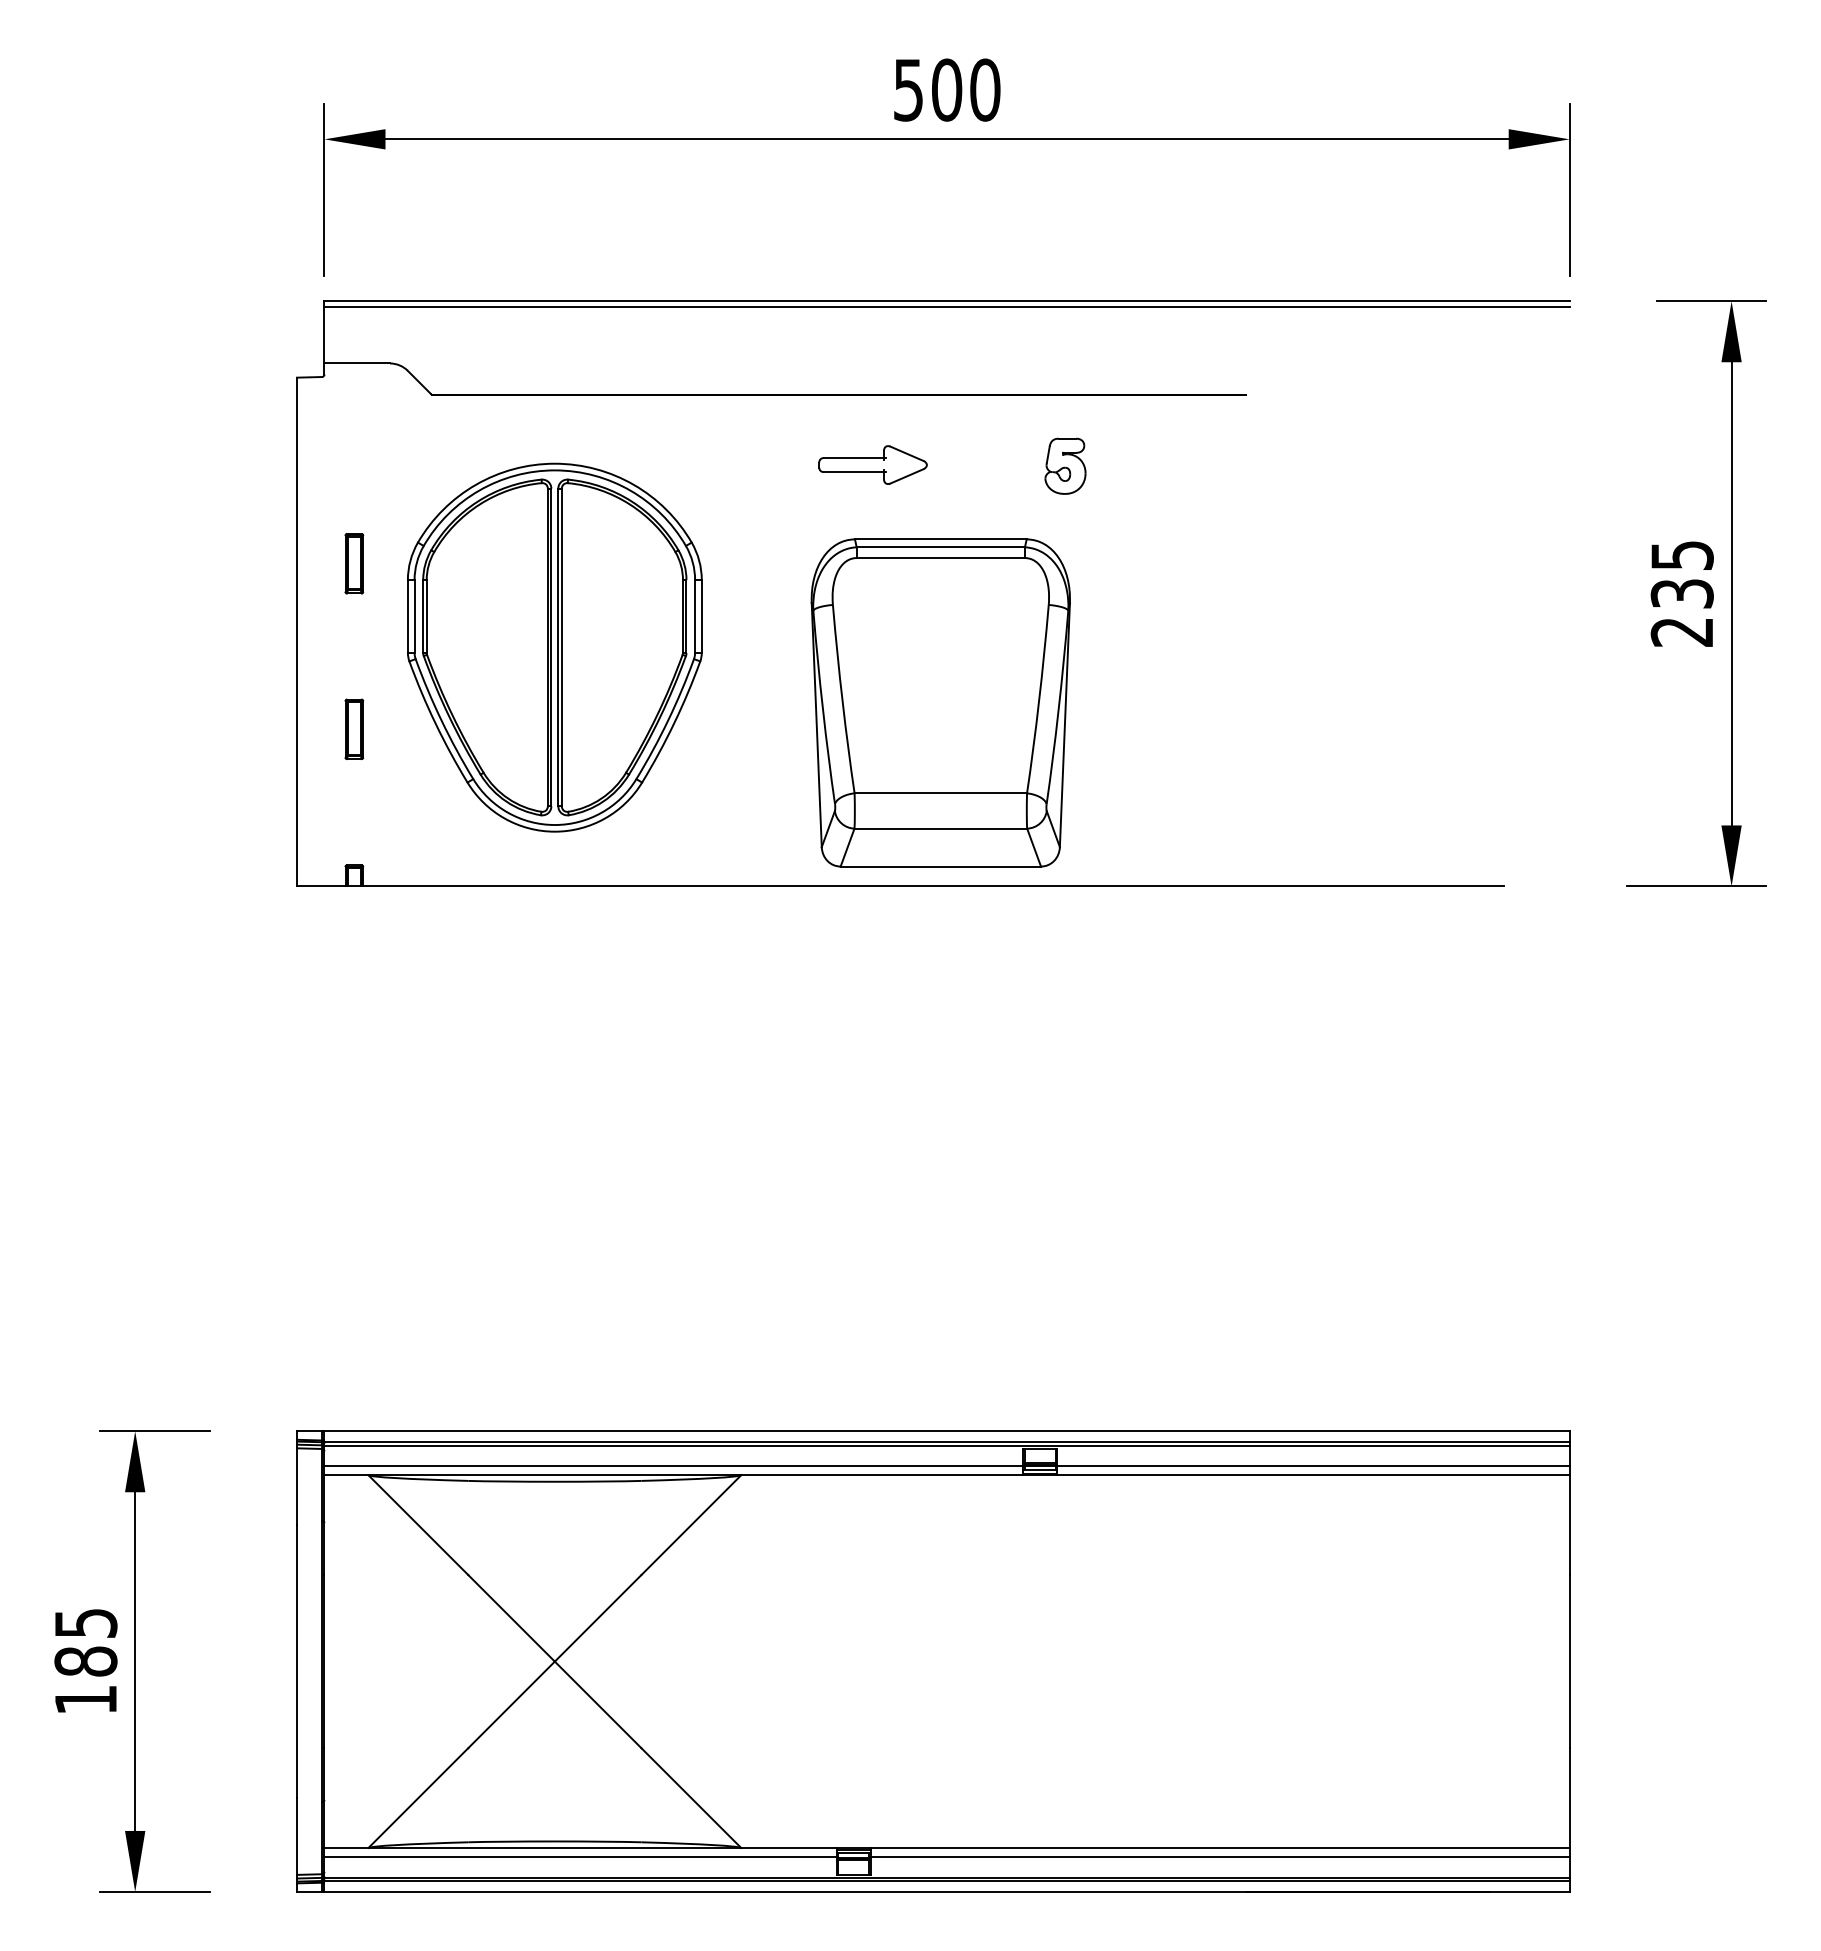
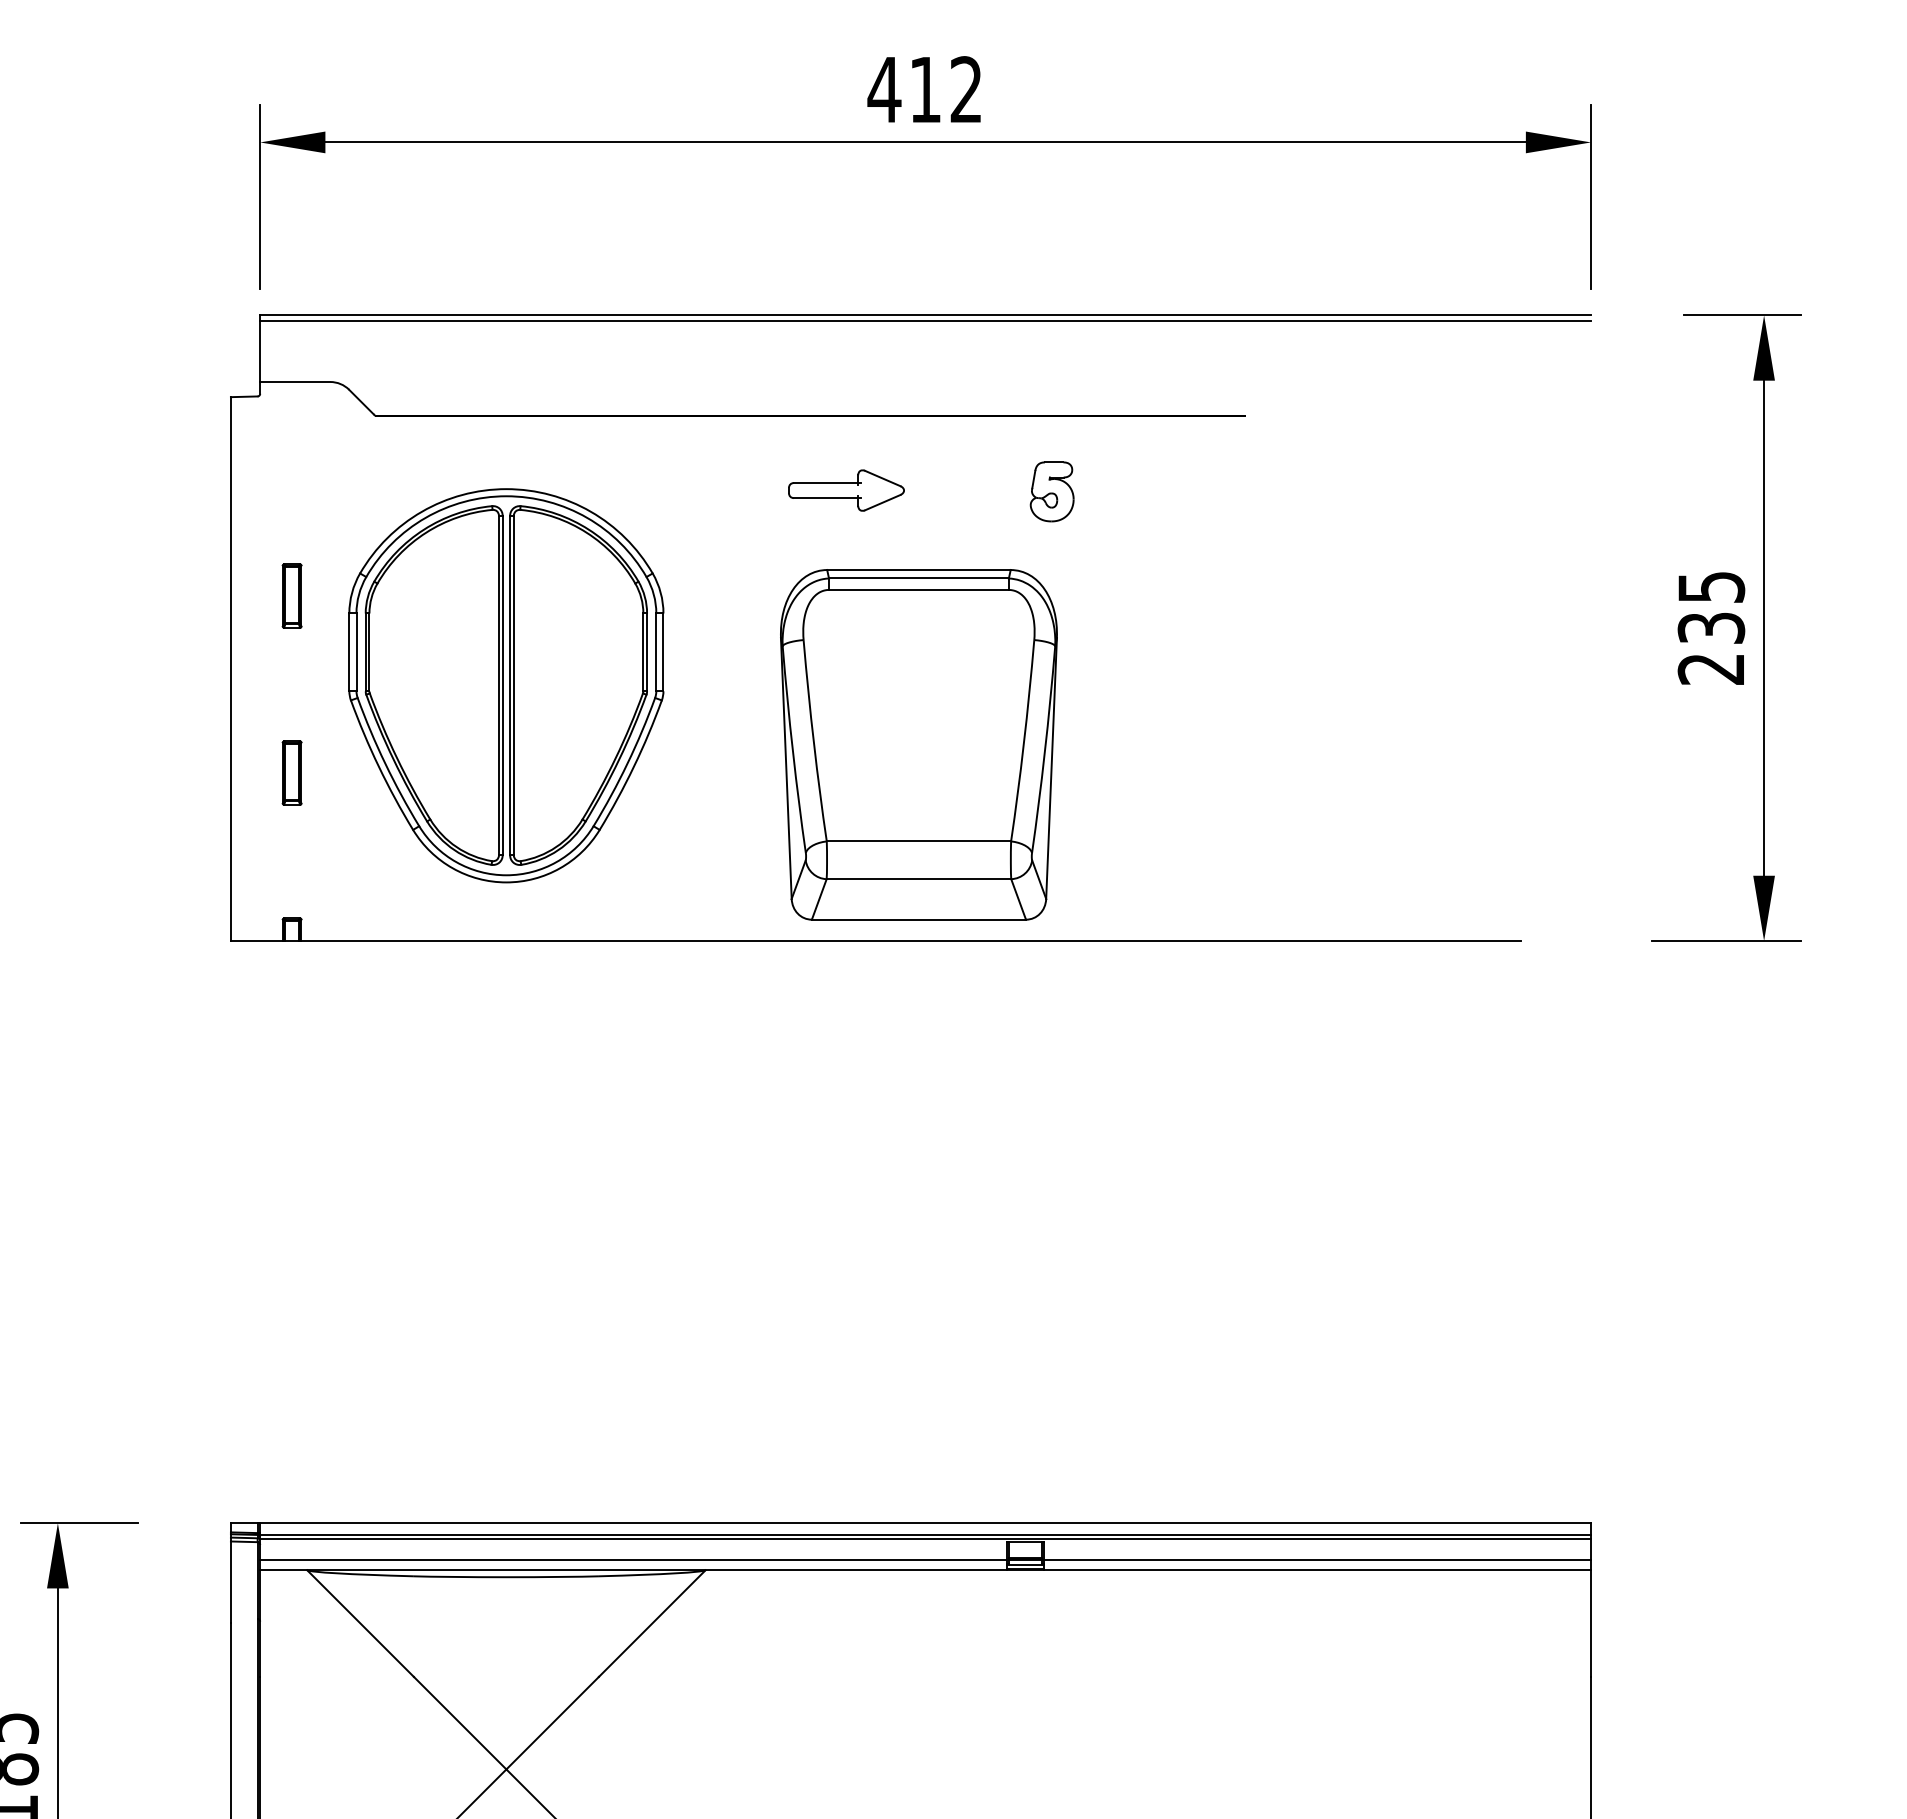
text: (946, 89) -> (925, 89), 500 -> 412

